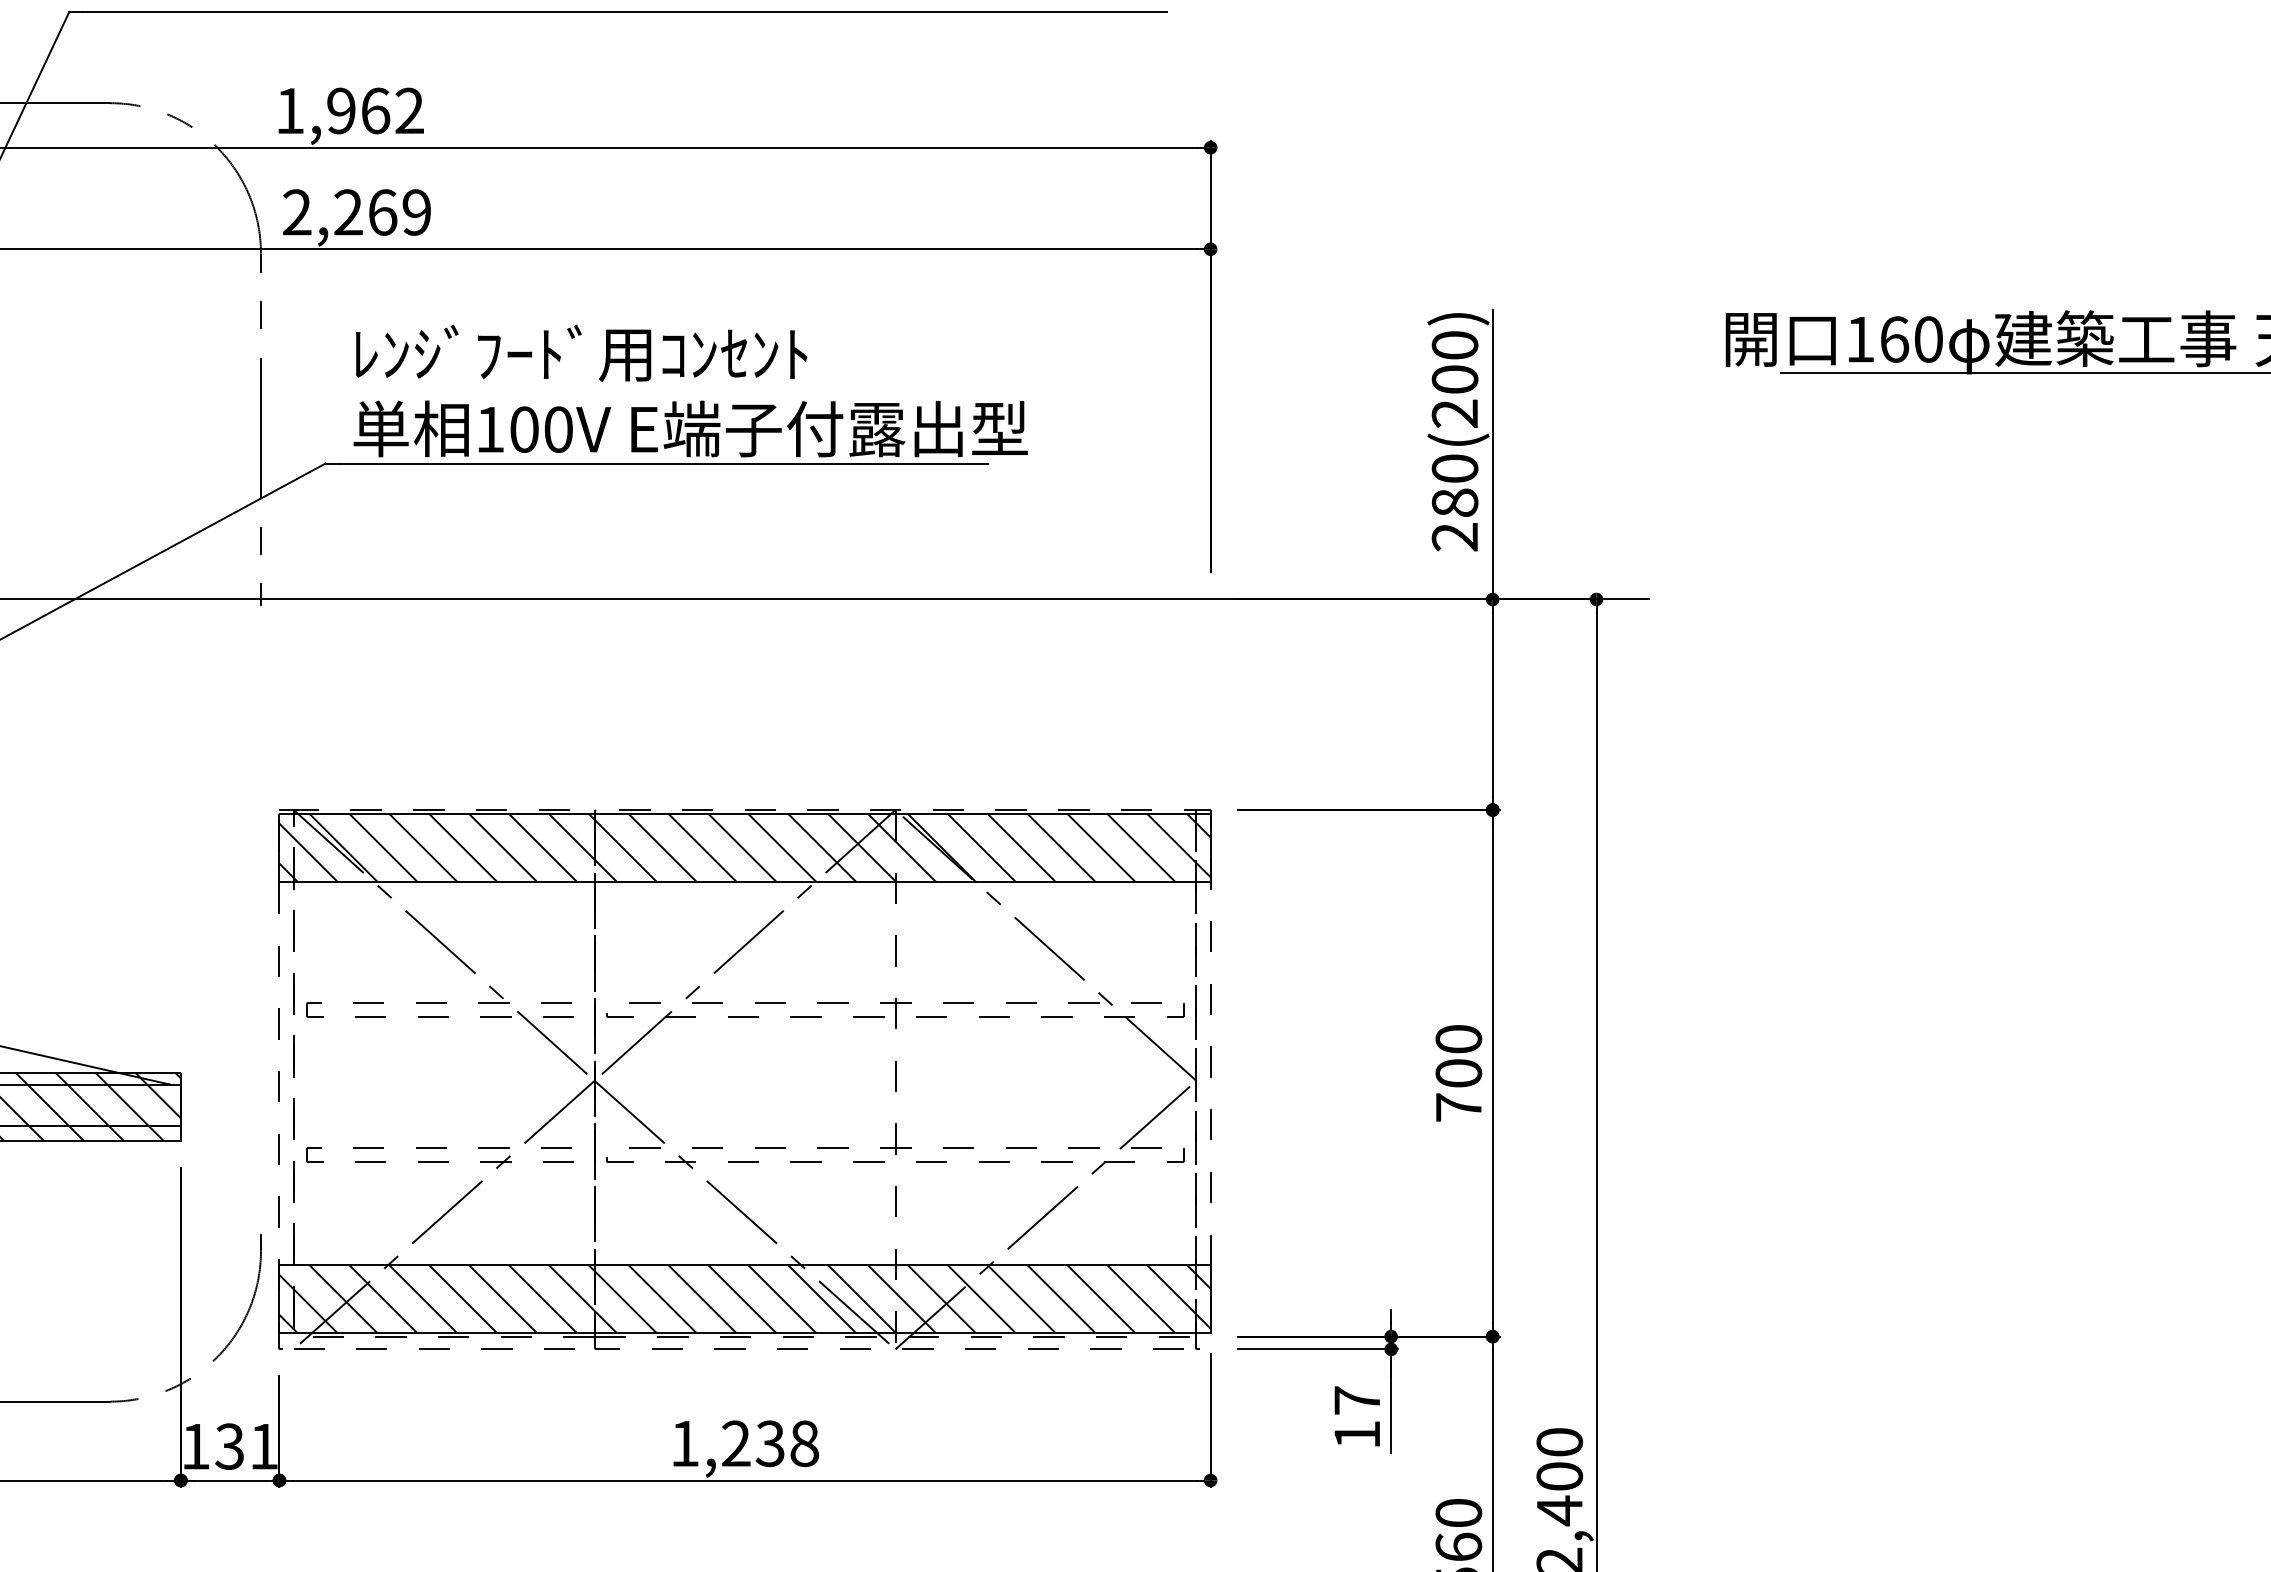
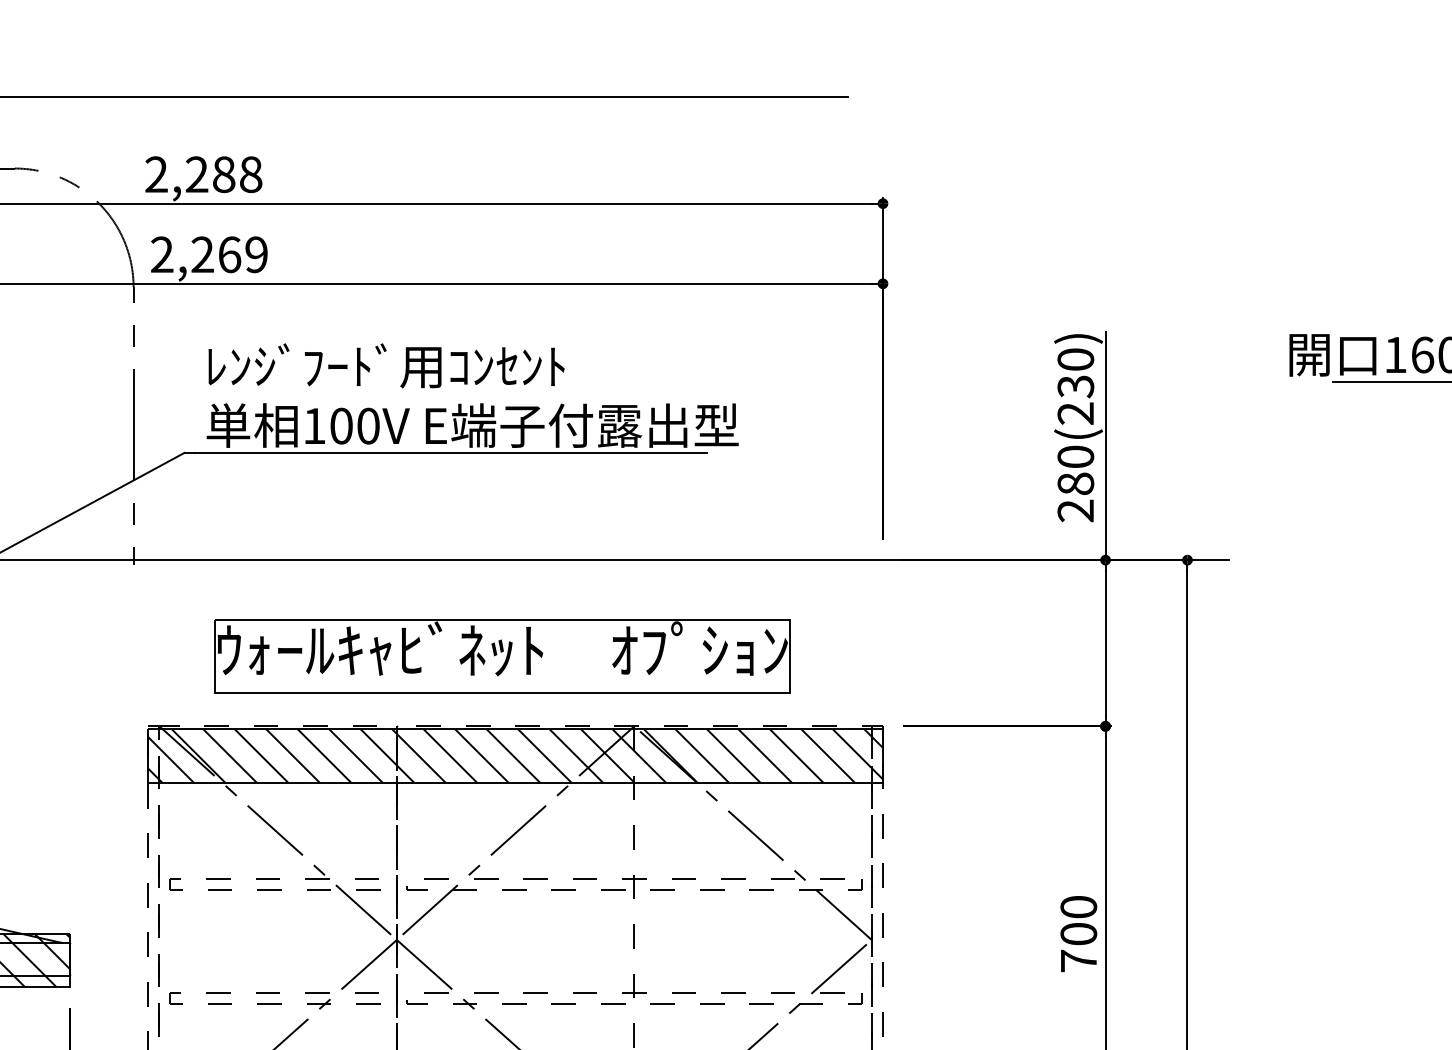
text: (350, 110) -> (204, 174), 1,962 -> 2,288
text: (1454, 379) -> (1075, 386), 280(200) -> 280(230)
part: (728, 721) -> (502, 656), added

